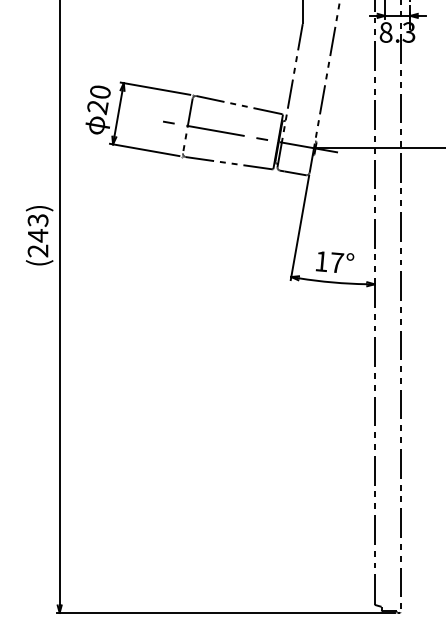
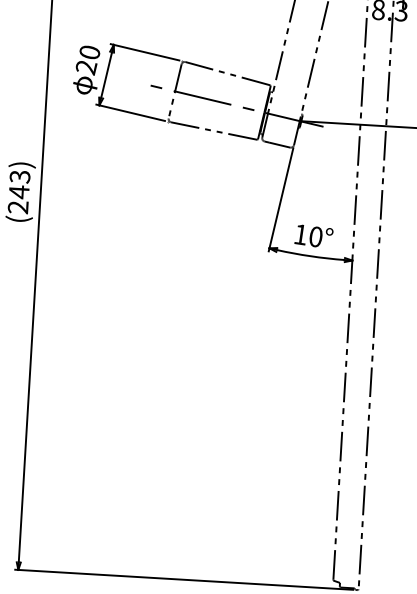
text: (337, 262) -> (316, 236), 17° -> 10°

